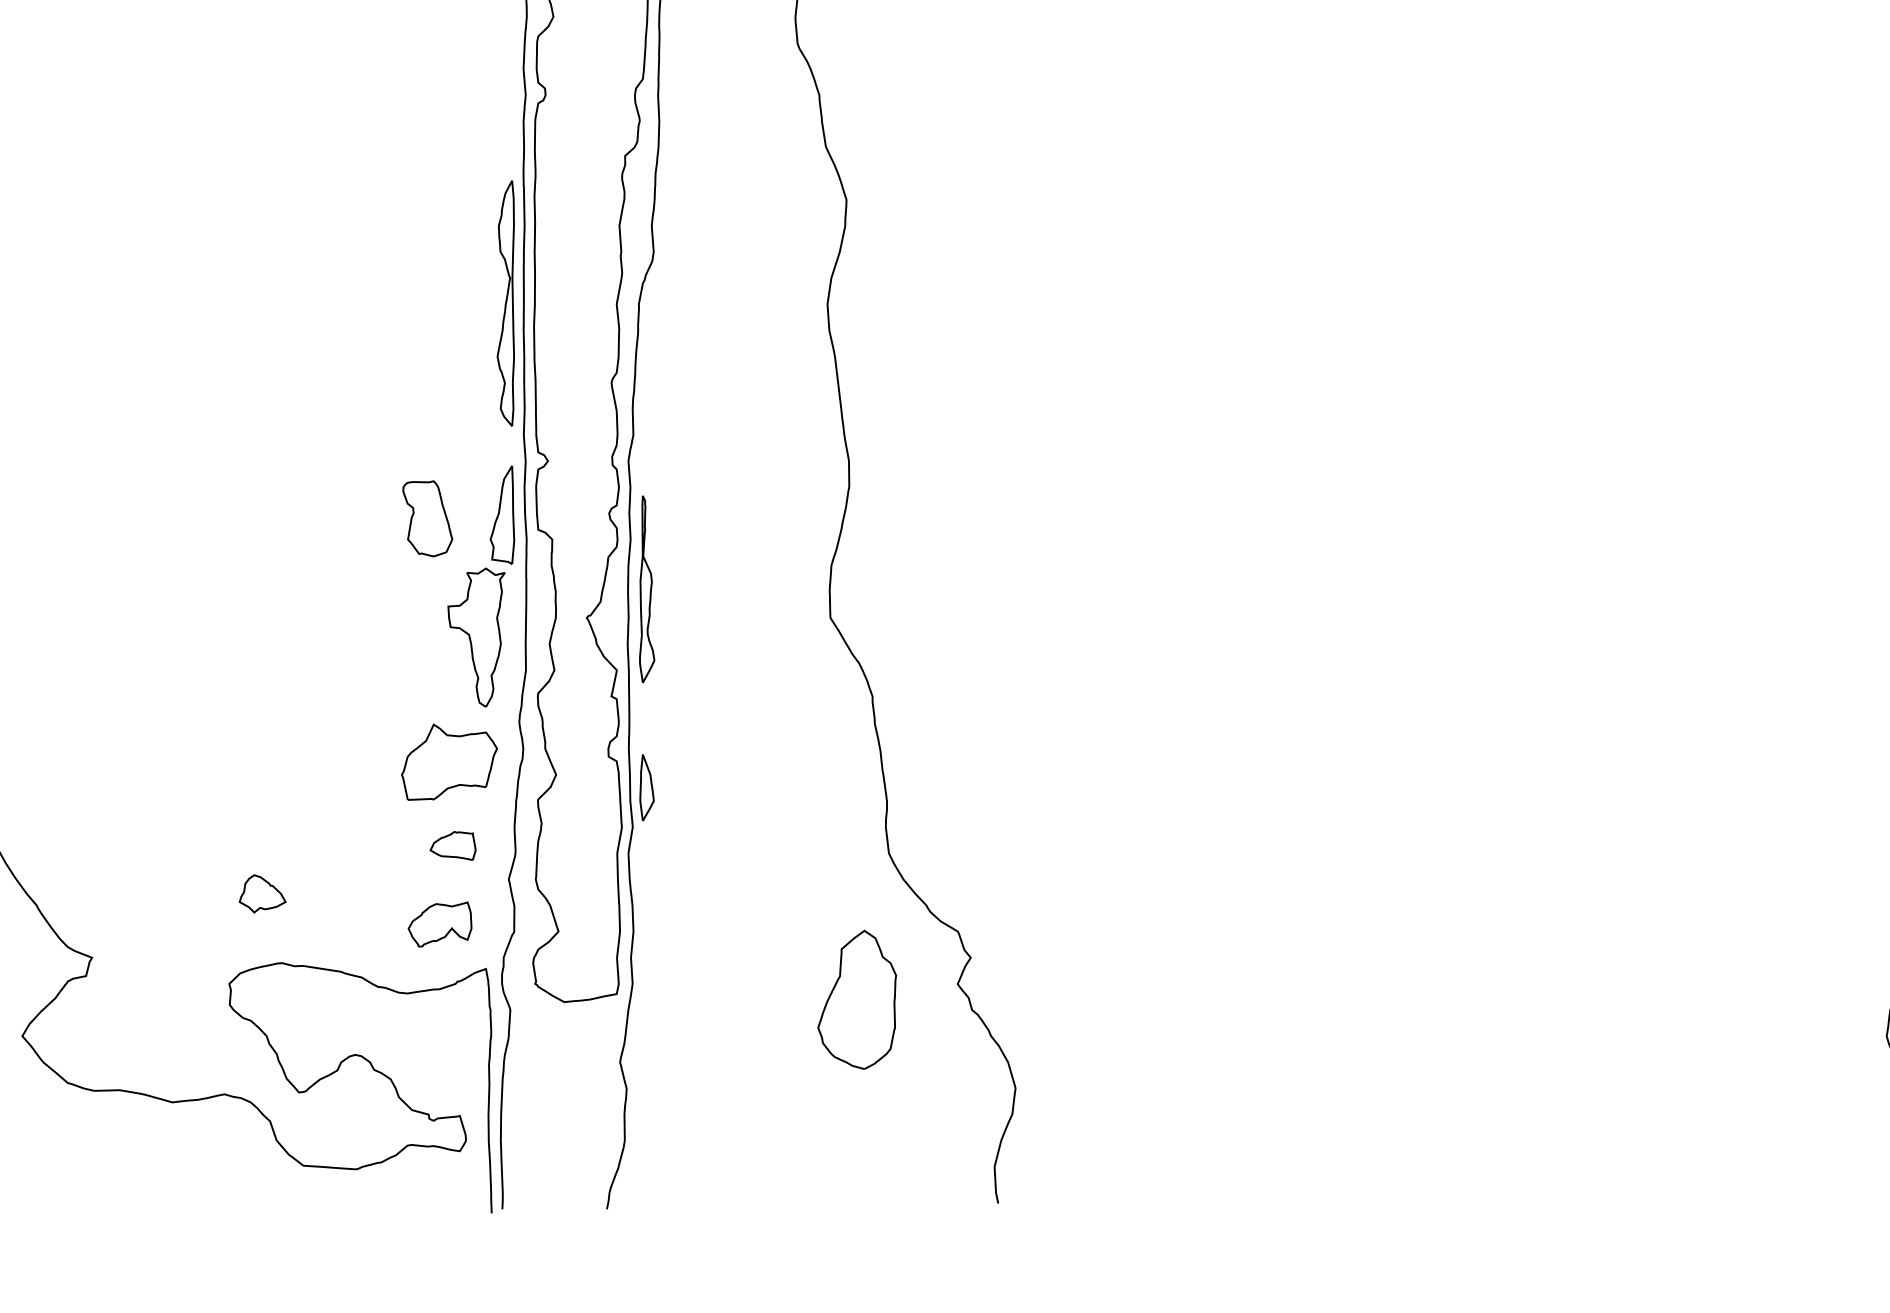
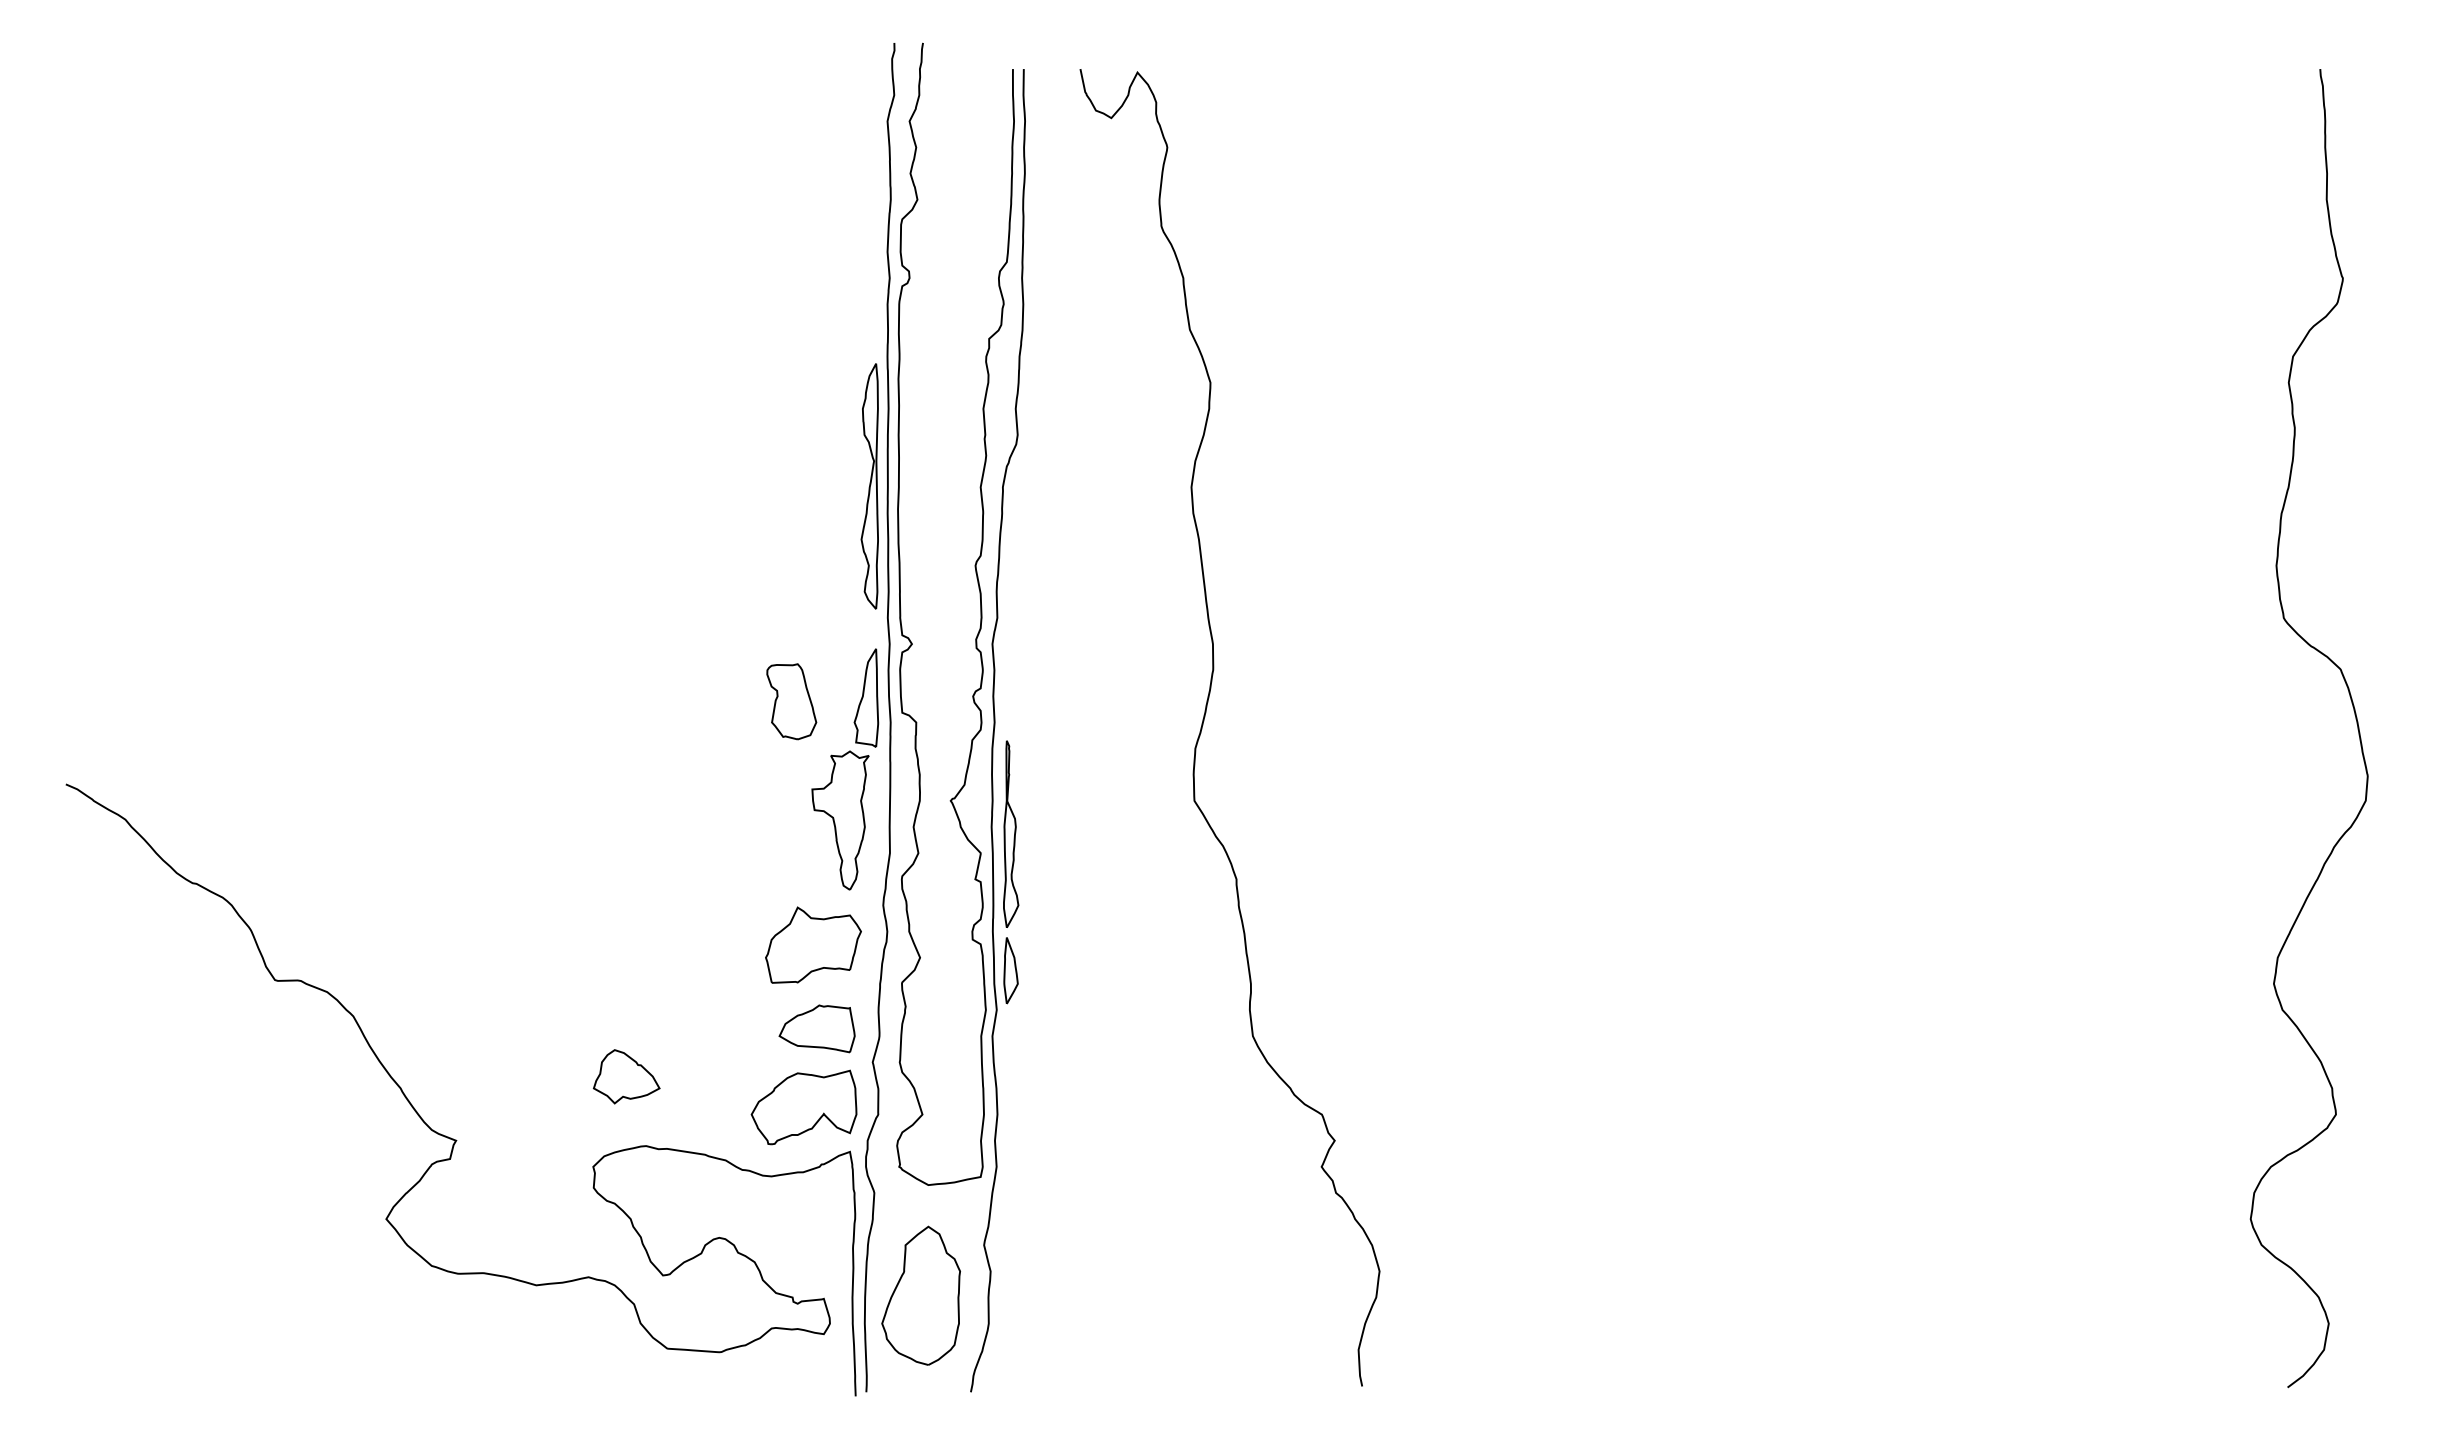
part: (647, 588) -> (1011, 833), moved
part: (452, 845) -> (816, 1028), size x1.67
part: (262, 893) -> (626, 1076), size x1.43
part: (439, 924) -> (803, 1107), size x1.67
part: (856, 999) -> (920, 1295), moved

